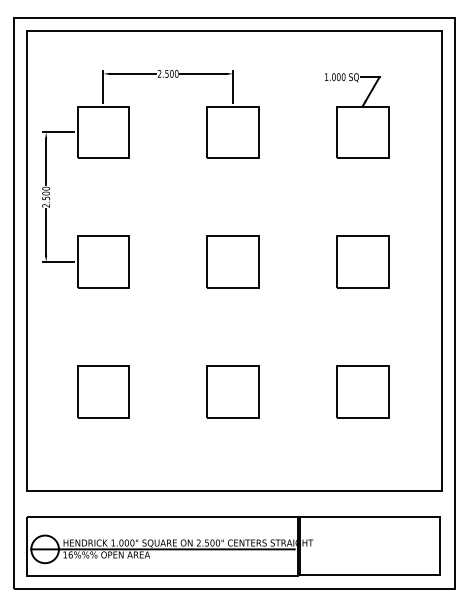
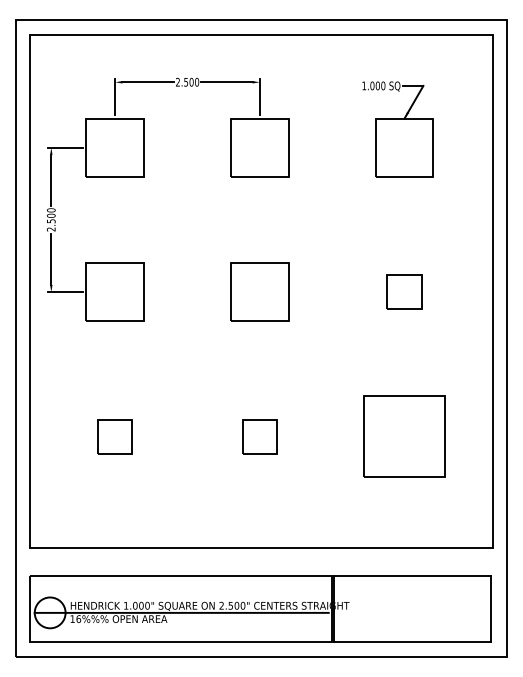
part: (362, 261) -> (404, 291), size x0.6
part: (102, 391) -> (114, 436), size x0.6
part: (232, 391) -> (259, 436), size x0.6
part: (362, 391) -> (404, 436), size x1.4

